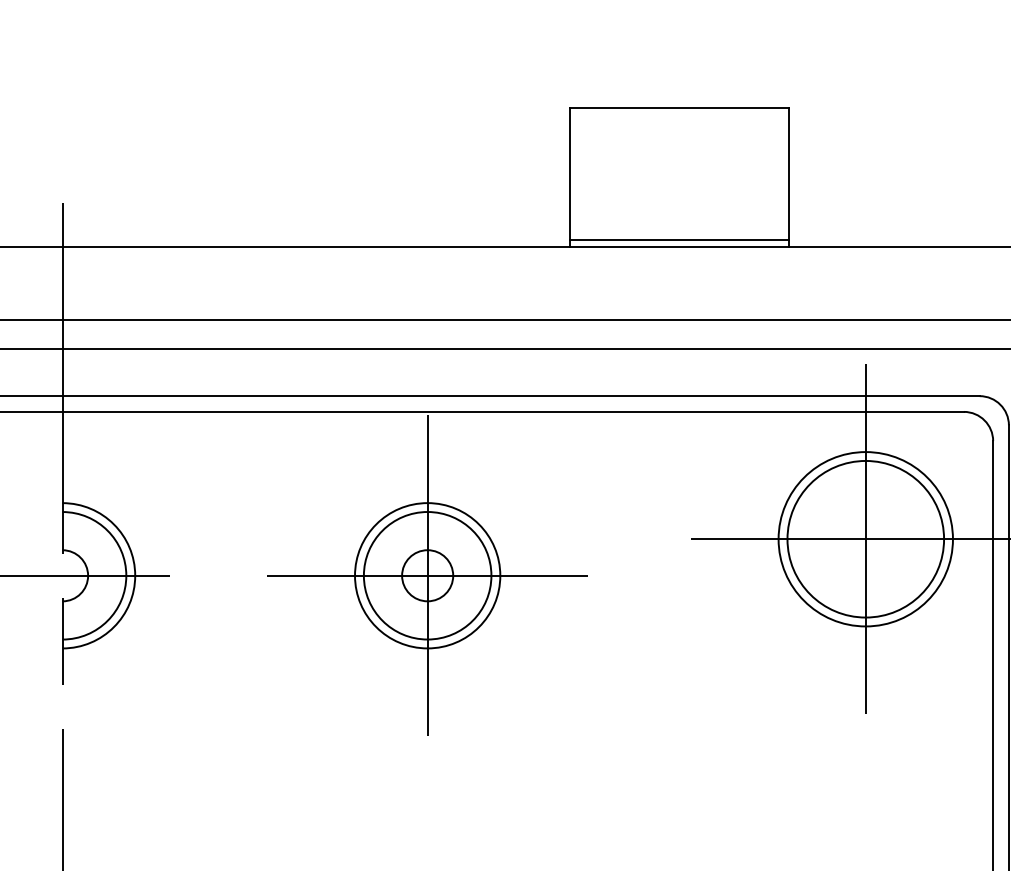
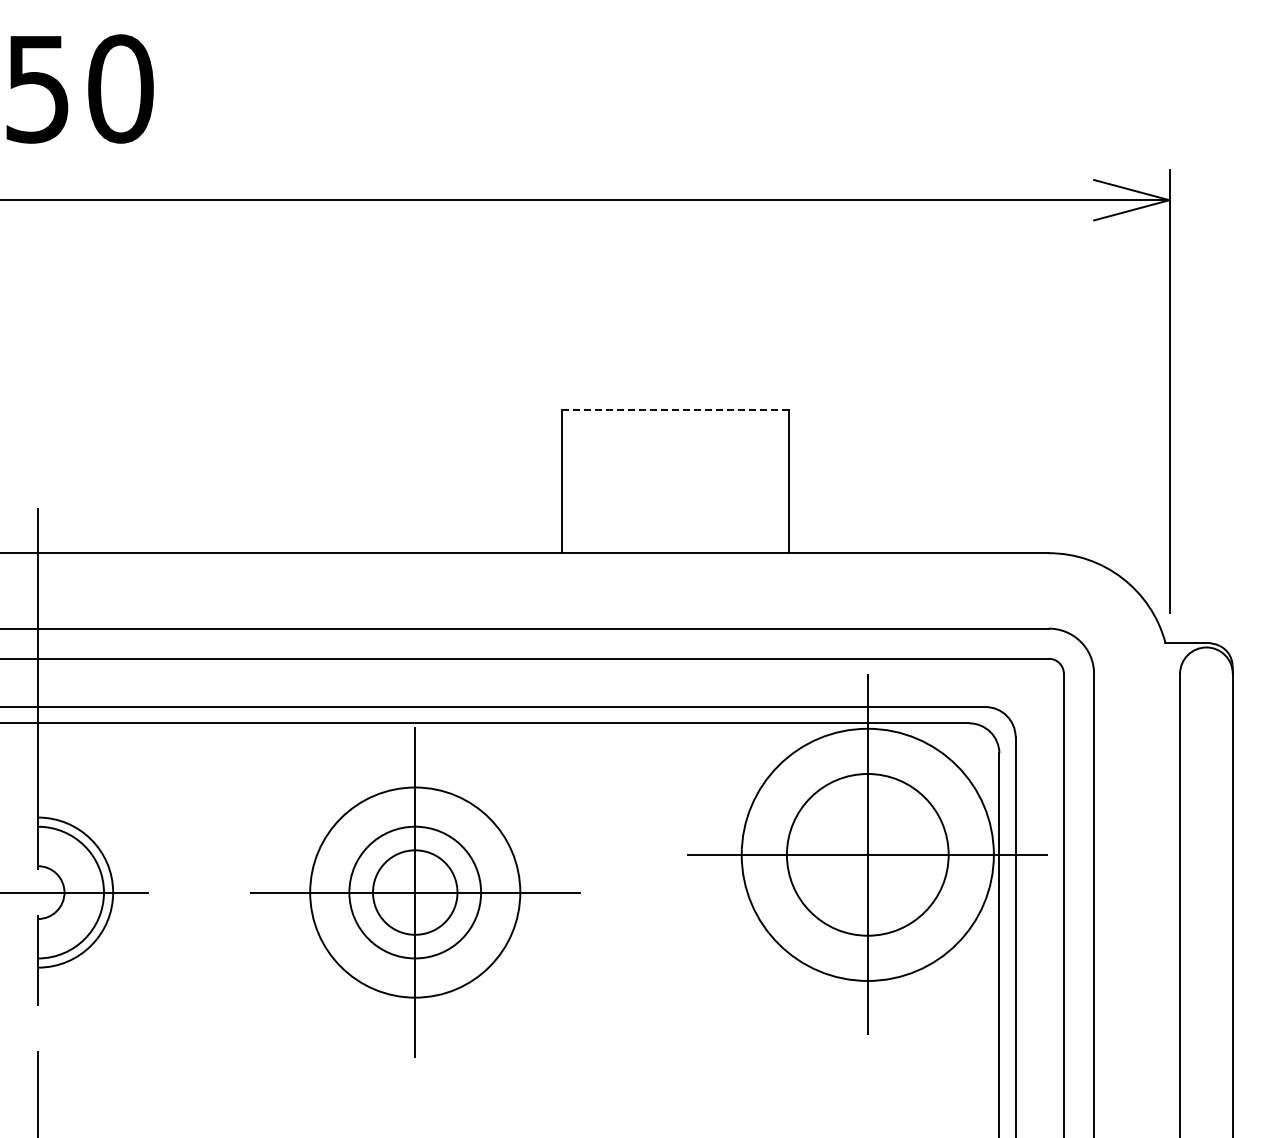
line: (678, 108) -> (674, 409), solid -> dashed
line: (679, 239) -> (675, 545), removed
circle: (865, 538) -> (867, 854), size x1.4
circle: (426, 575) -> (414, 892), size x1.6
circle: (427, 575) -> (415, 892), size x1.4

